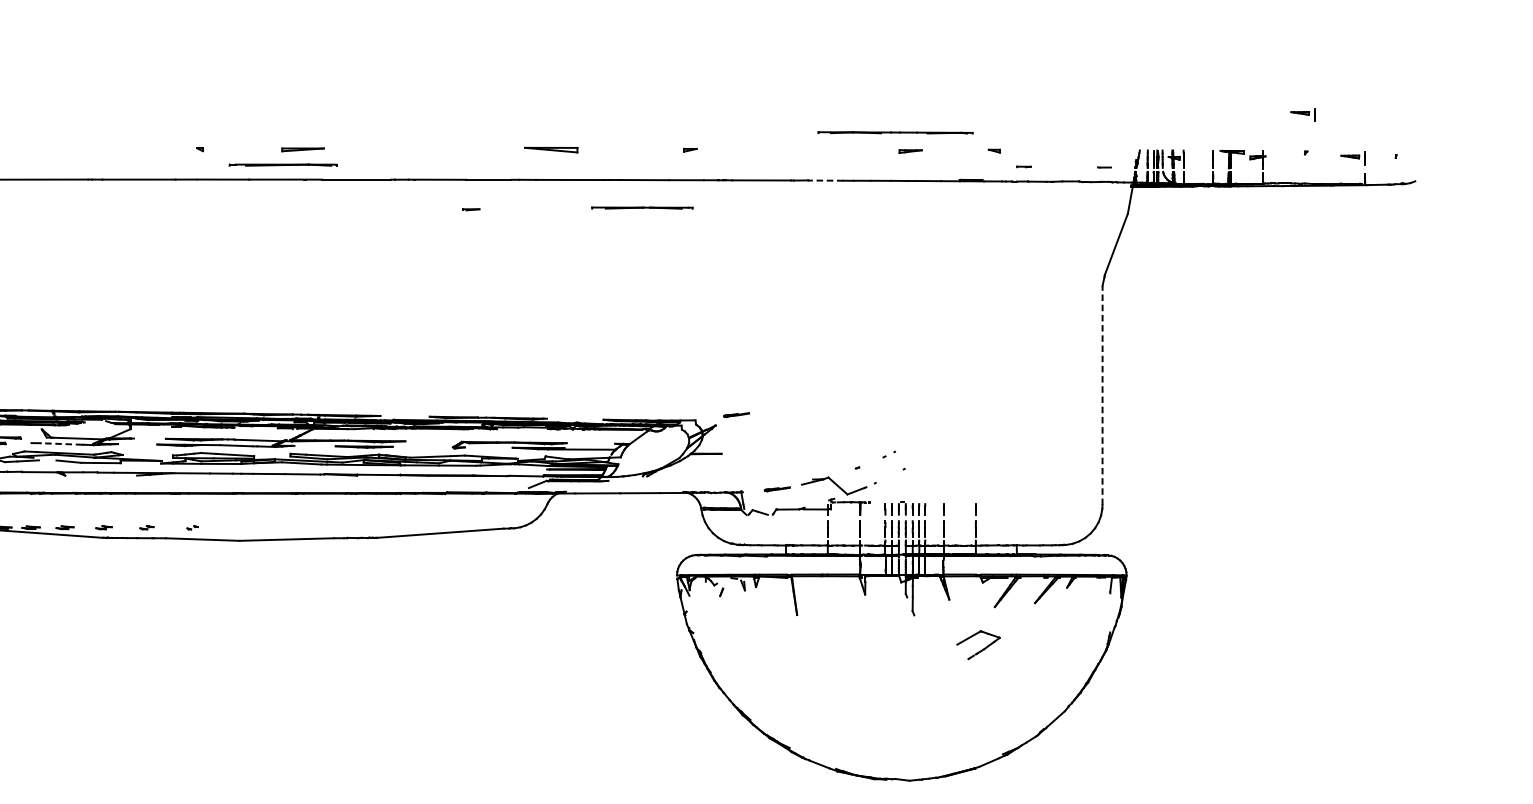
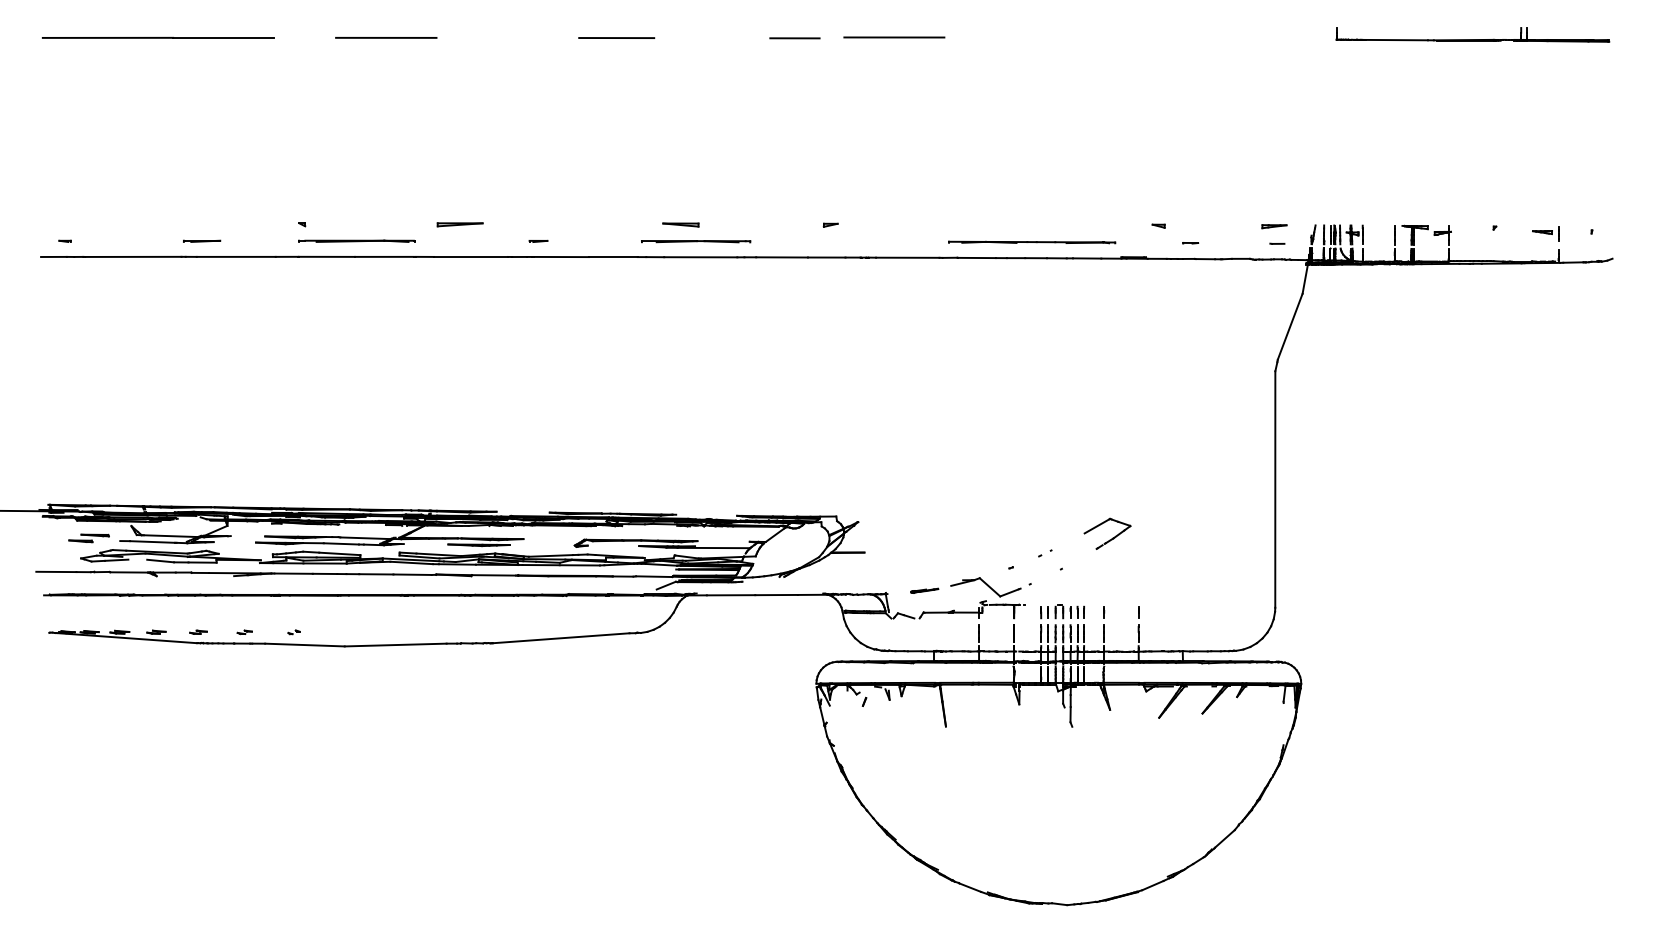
part: (1303, 114) -> (1491, 186), removed
line: (895, 132) -> (1032, 242), moved
part: (302, 149) -> (459, 224), moved
part: (550, 149) -> (680, 224), size x0.62
part: (910, 151) -> (1274, 226), moved
line: (107, 164) -> (202, 240), added
line: (282, 164) -> (356, 240), moved
line: (825, 180) -> (976, 257), dashed -> solid
line: (642, 207) -> (696, 241), moved
line: (471, 208) -> (538, 240), moved
line: (1102, 395) -> (1275, 489), dashed -> solid
line: (736, 414) -> (880, 510), removed
line: (61, 443) -> (152, 541), dashed -> solid
part: (980, 650) -> (1109, 539), moved

